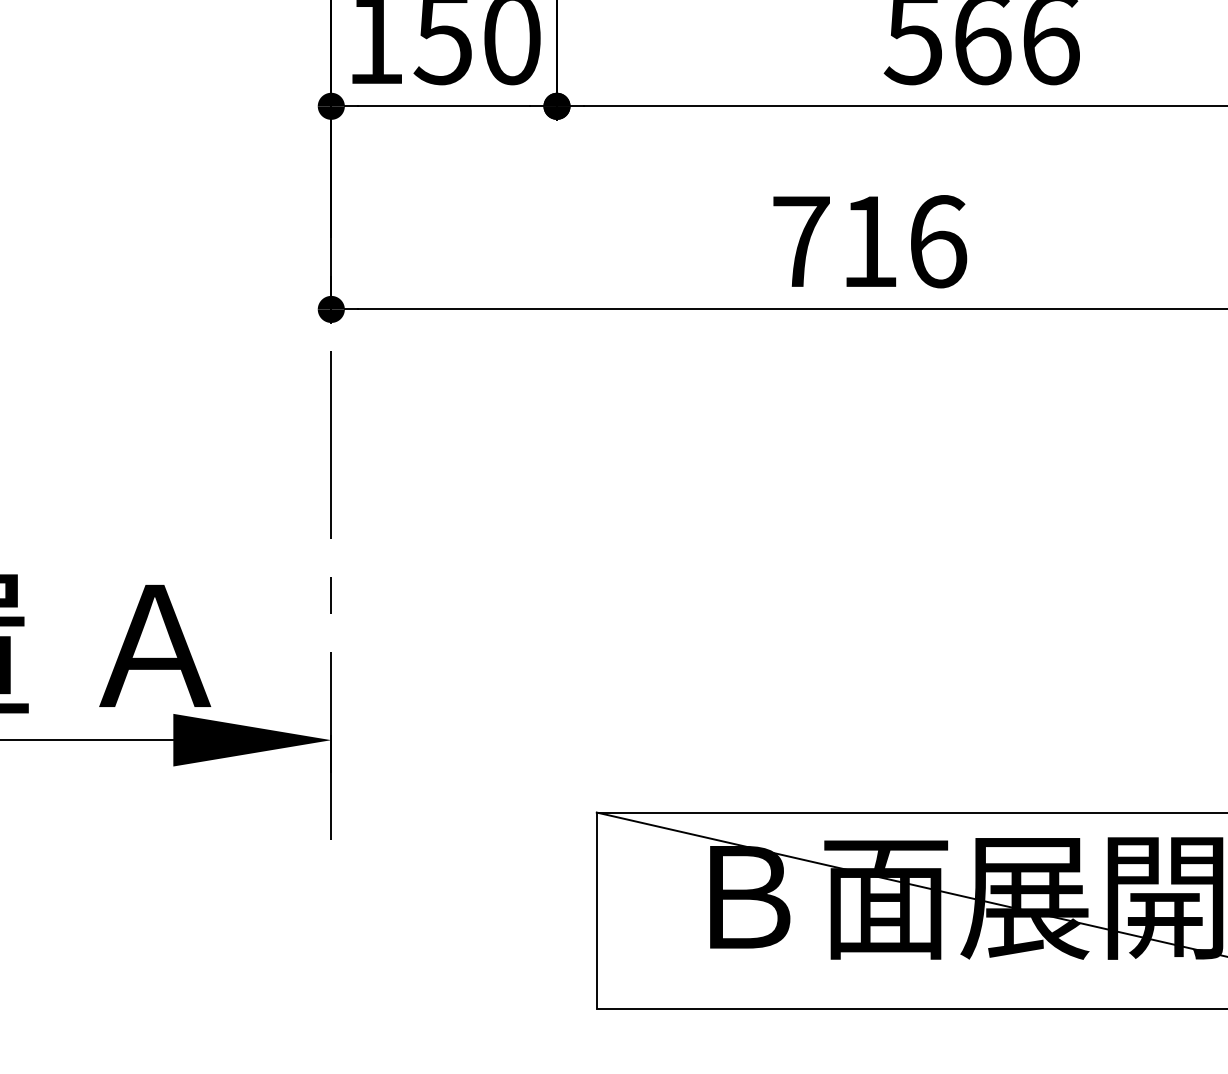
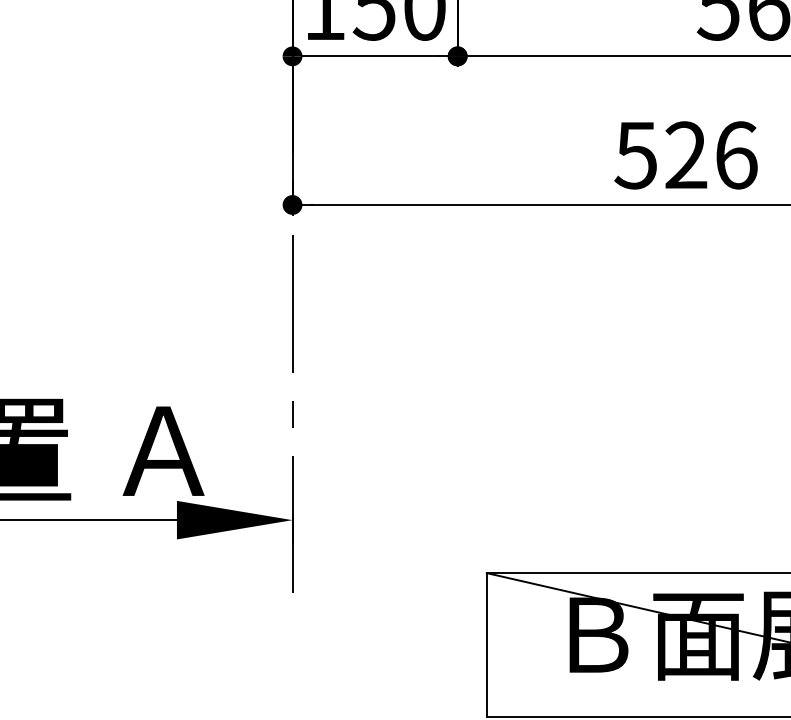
text: (834, 241) -> (660, 155), 716 -> 526

